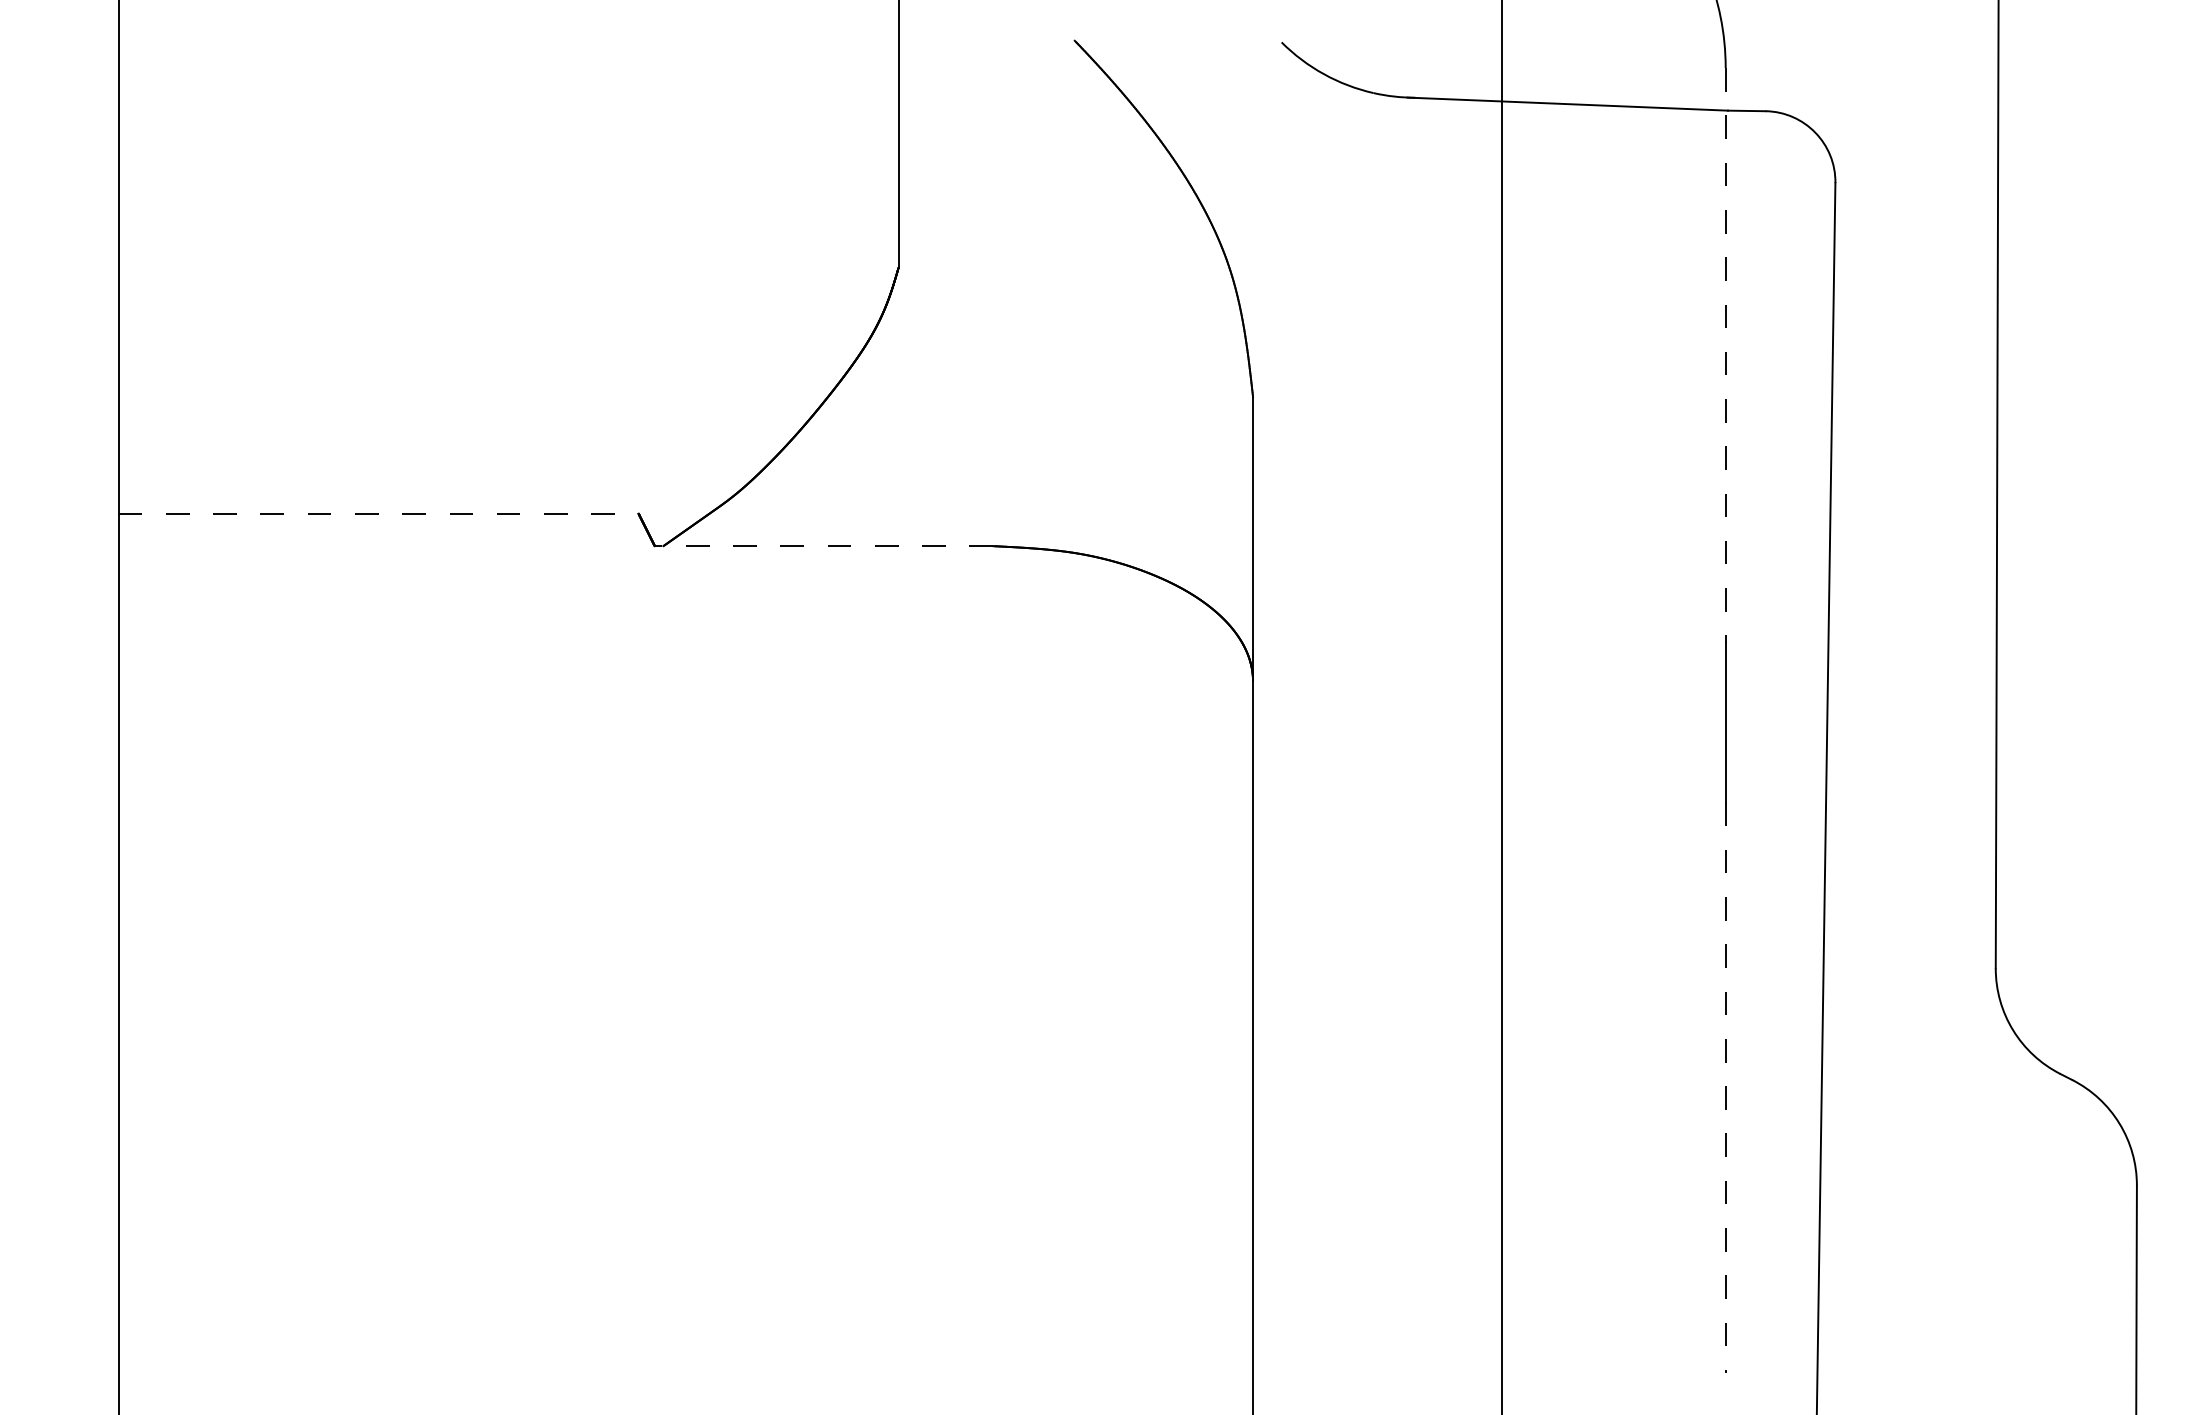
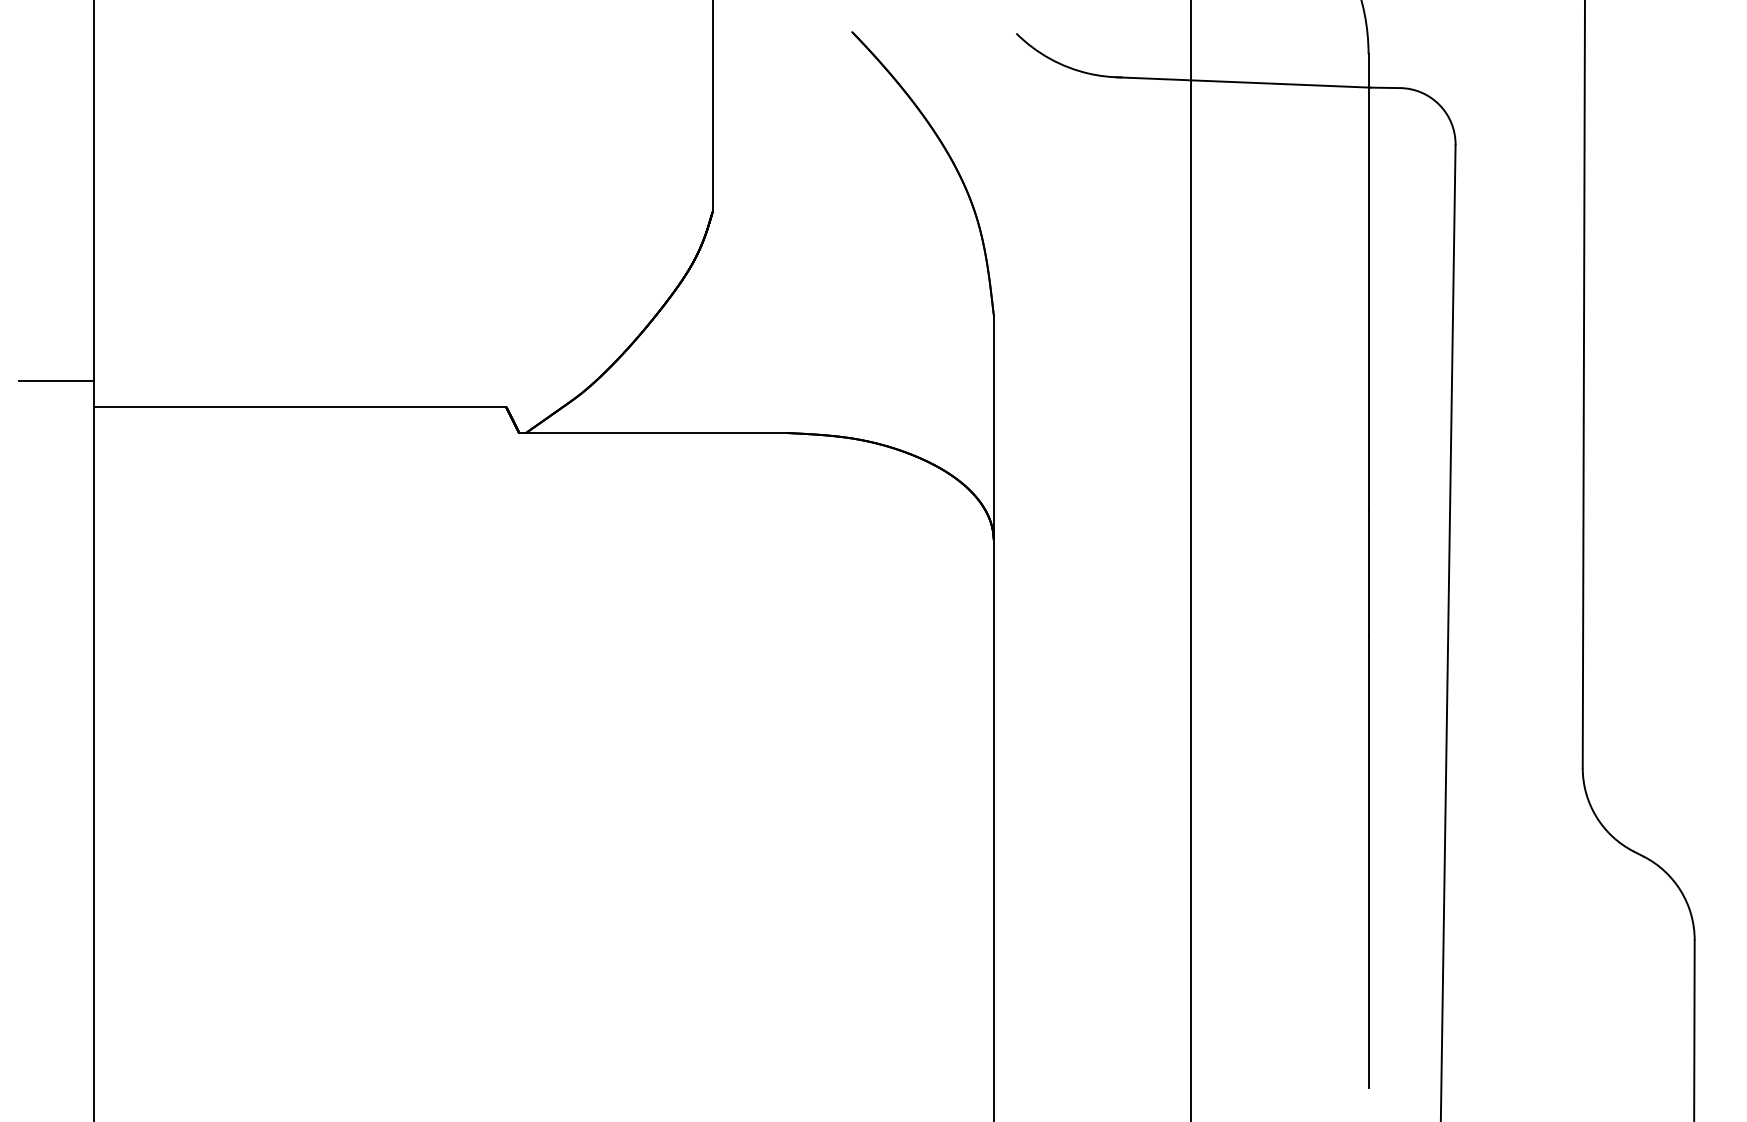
line: (1725, 355) -> (1368, 281), dashed -> solid
line: (71, 480) -> (56, 380), added
line: (378, 513) -> (300, 407), dashed -> solid
line: (823, 546) -> (653, 433), dashed -> solid
line: (1725, 1088) -> (1368, 863), dashed -> solid

